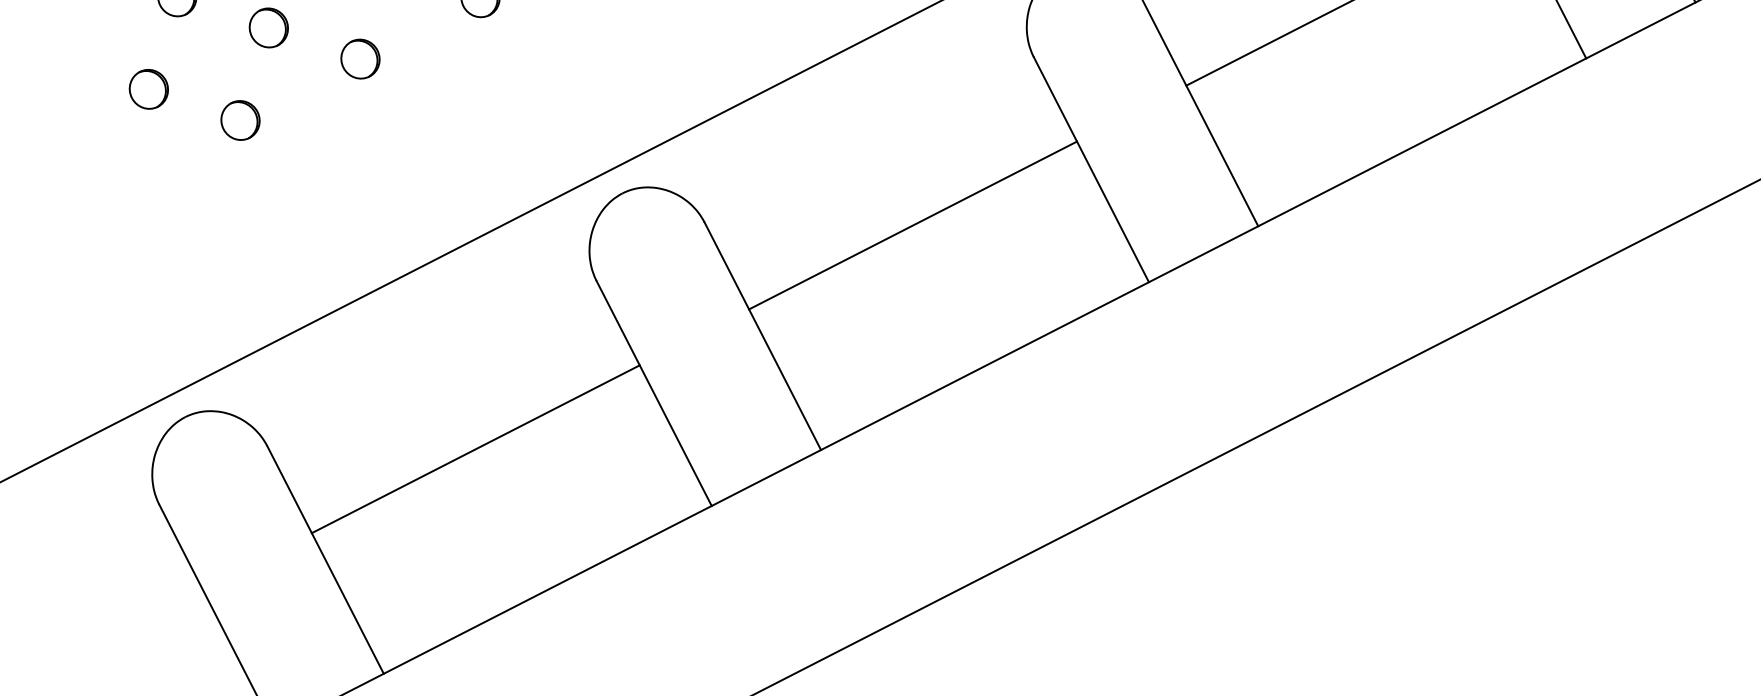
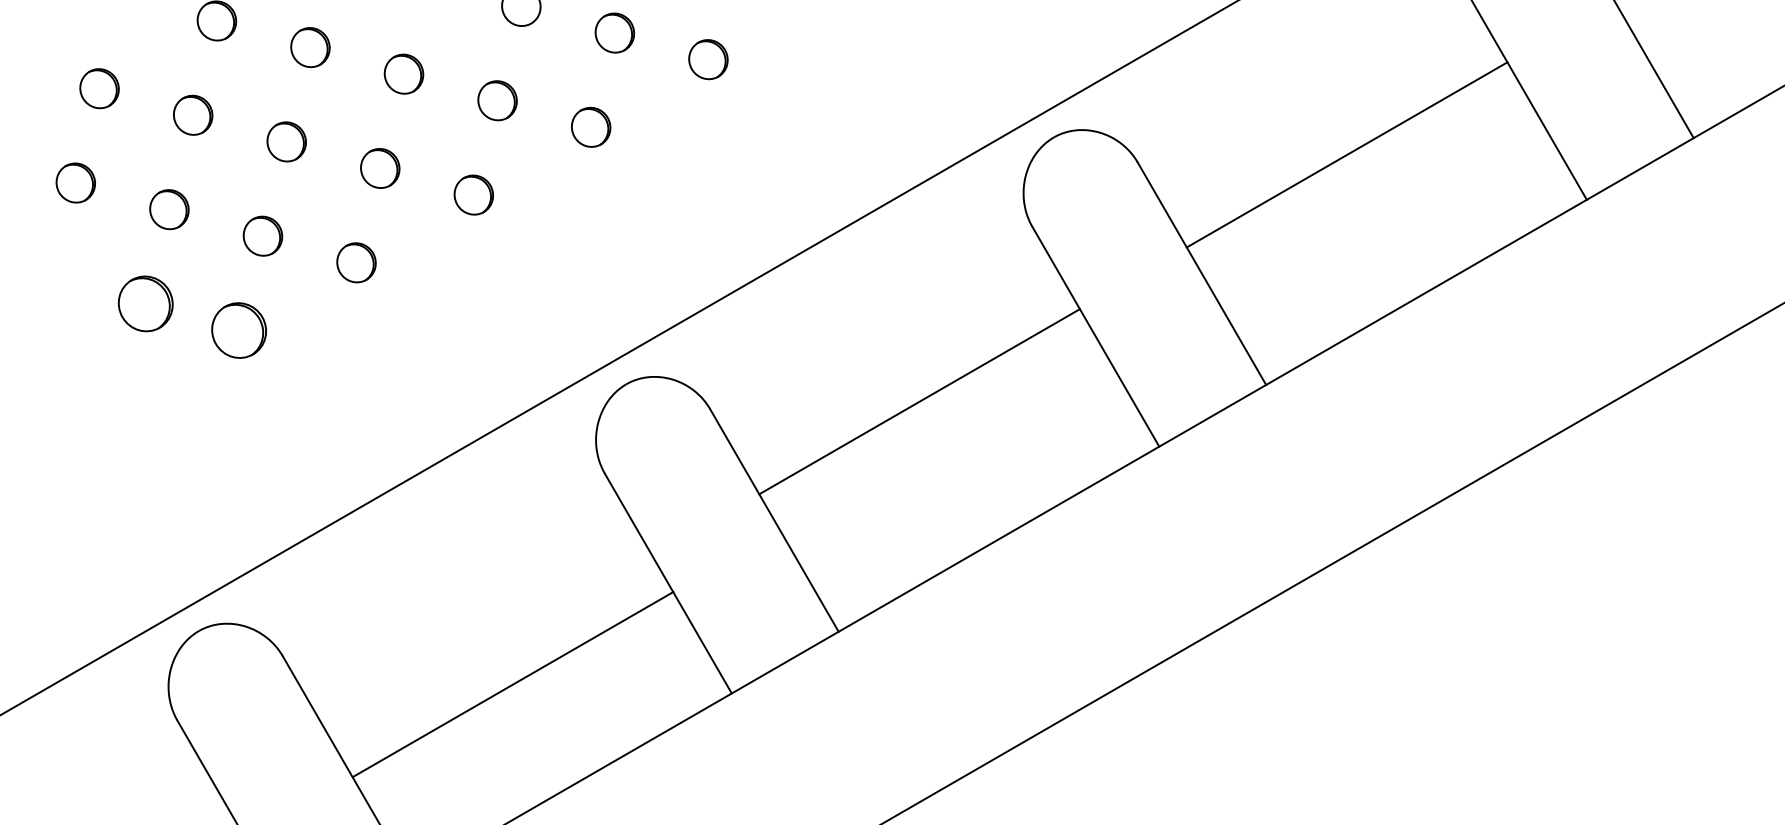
part: (148, 88) -> (145, 303), size x1.4
part: (240, 120) -> (239, 330), size x1.4
line: (475, 449) -> (512, 684), moved

